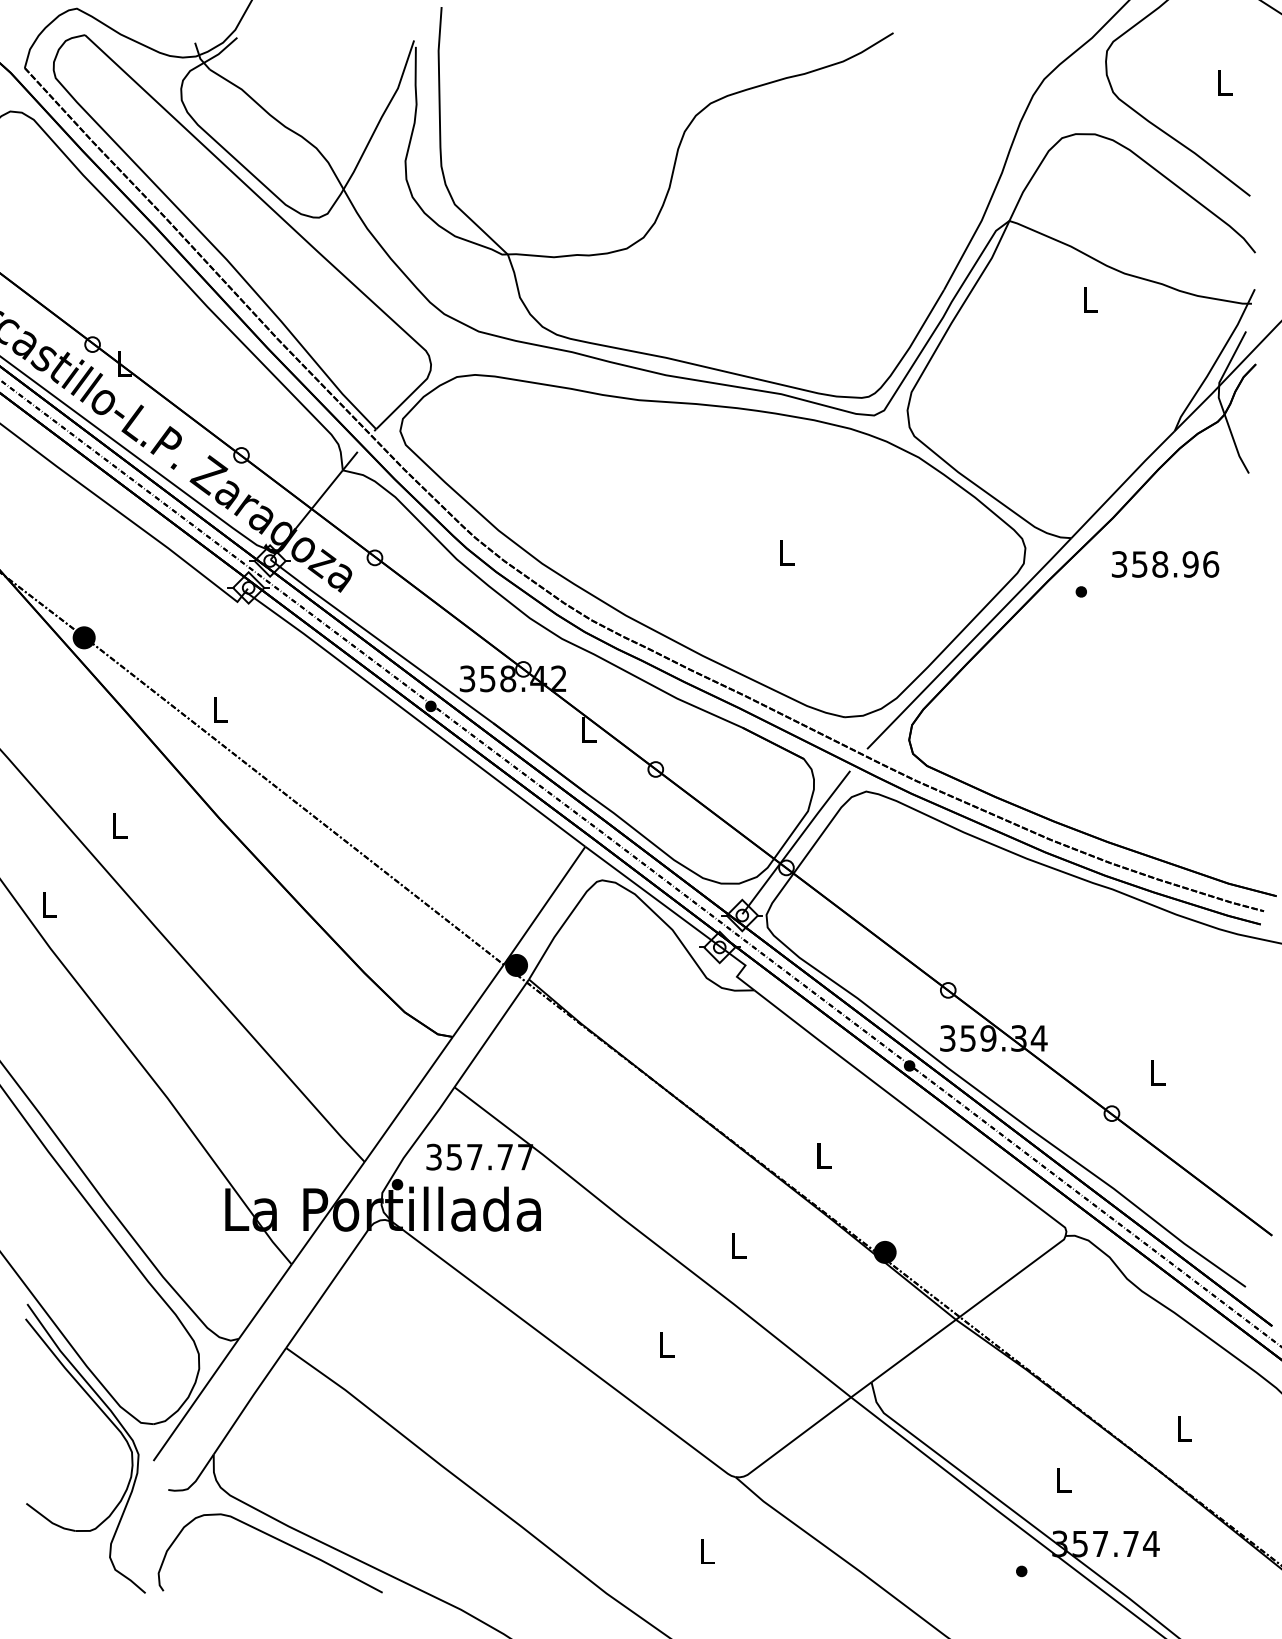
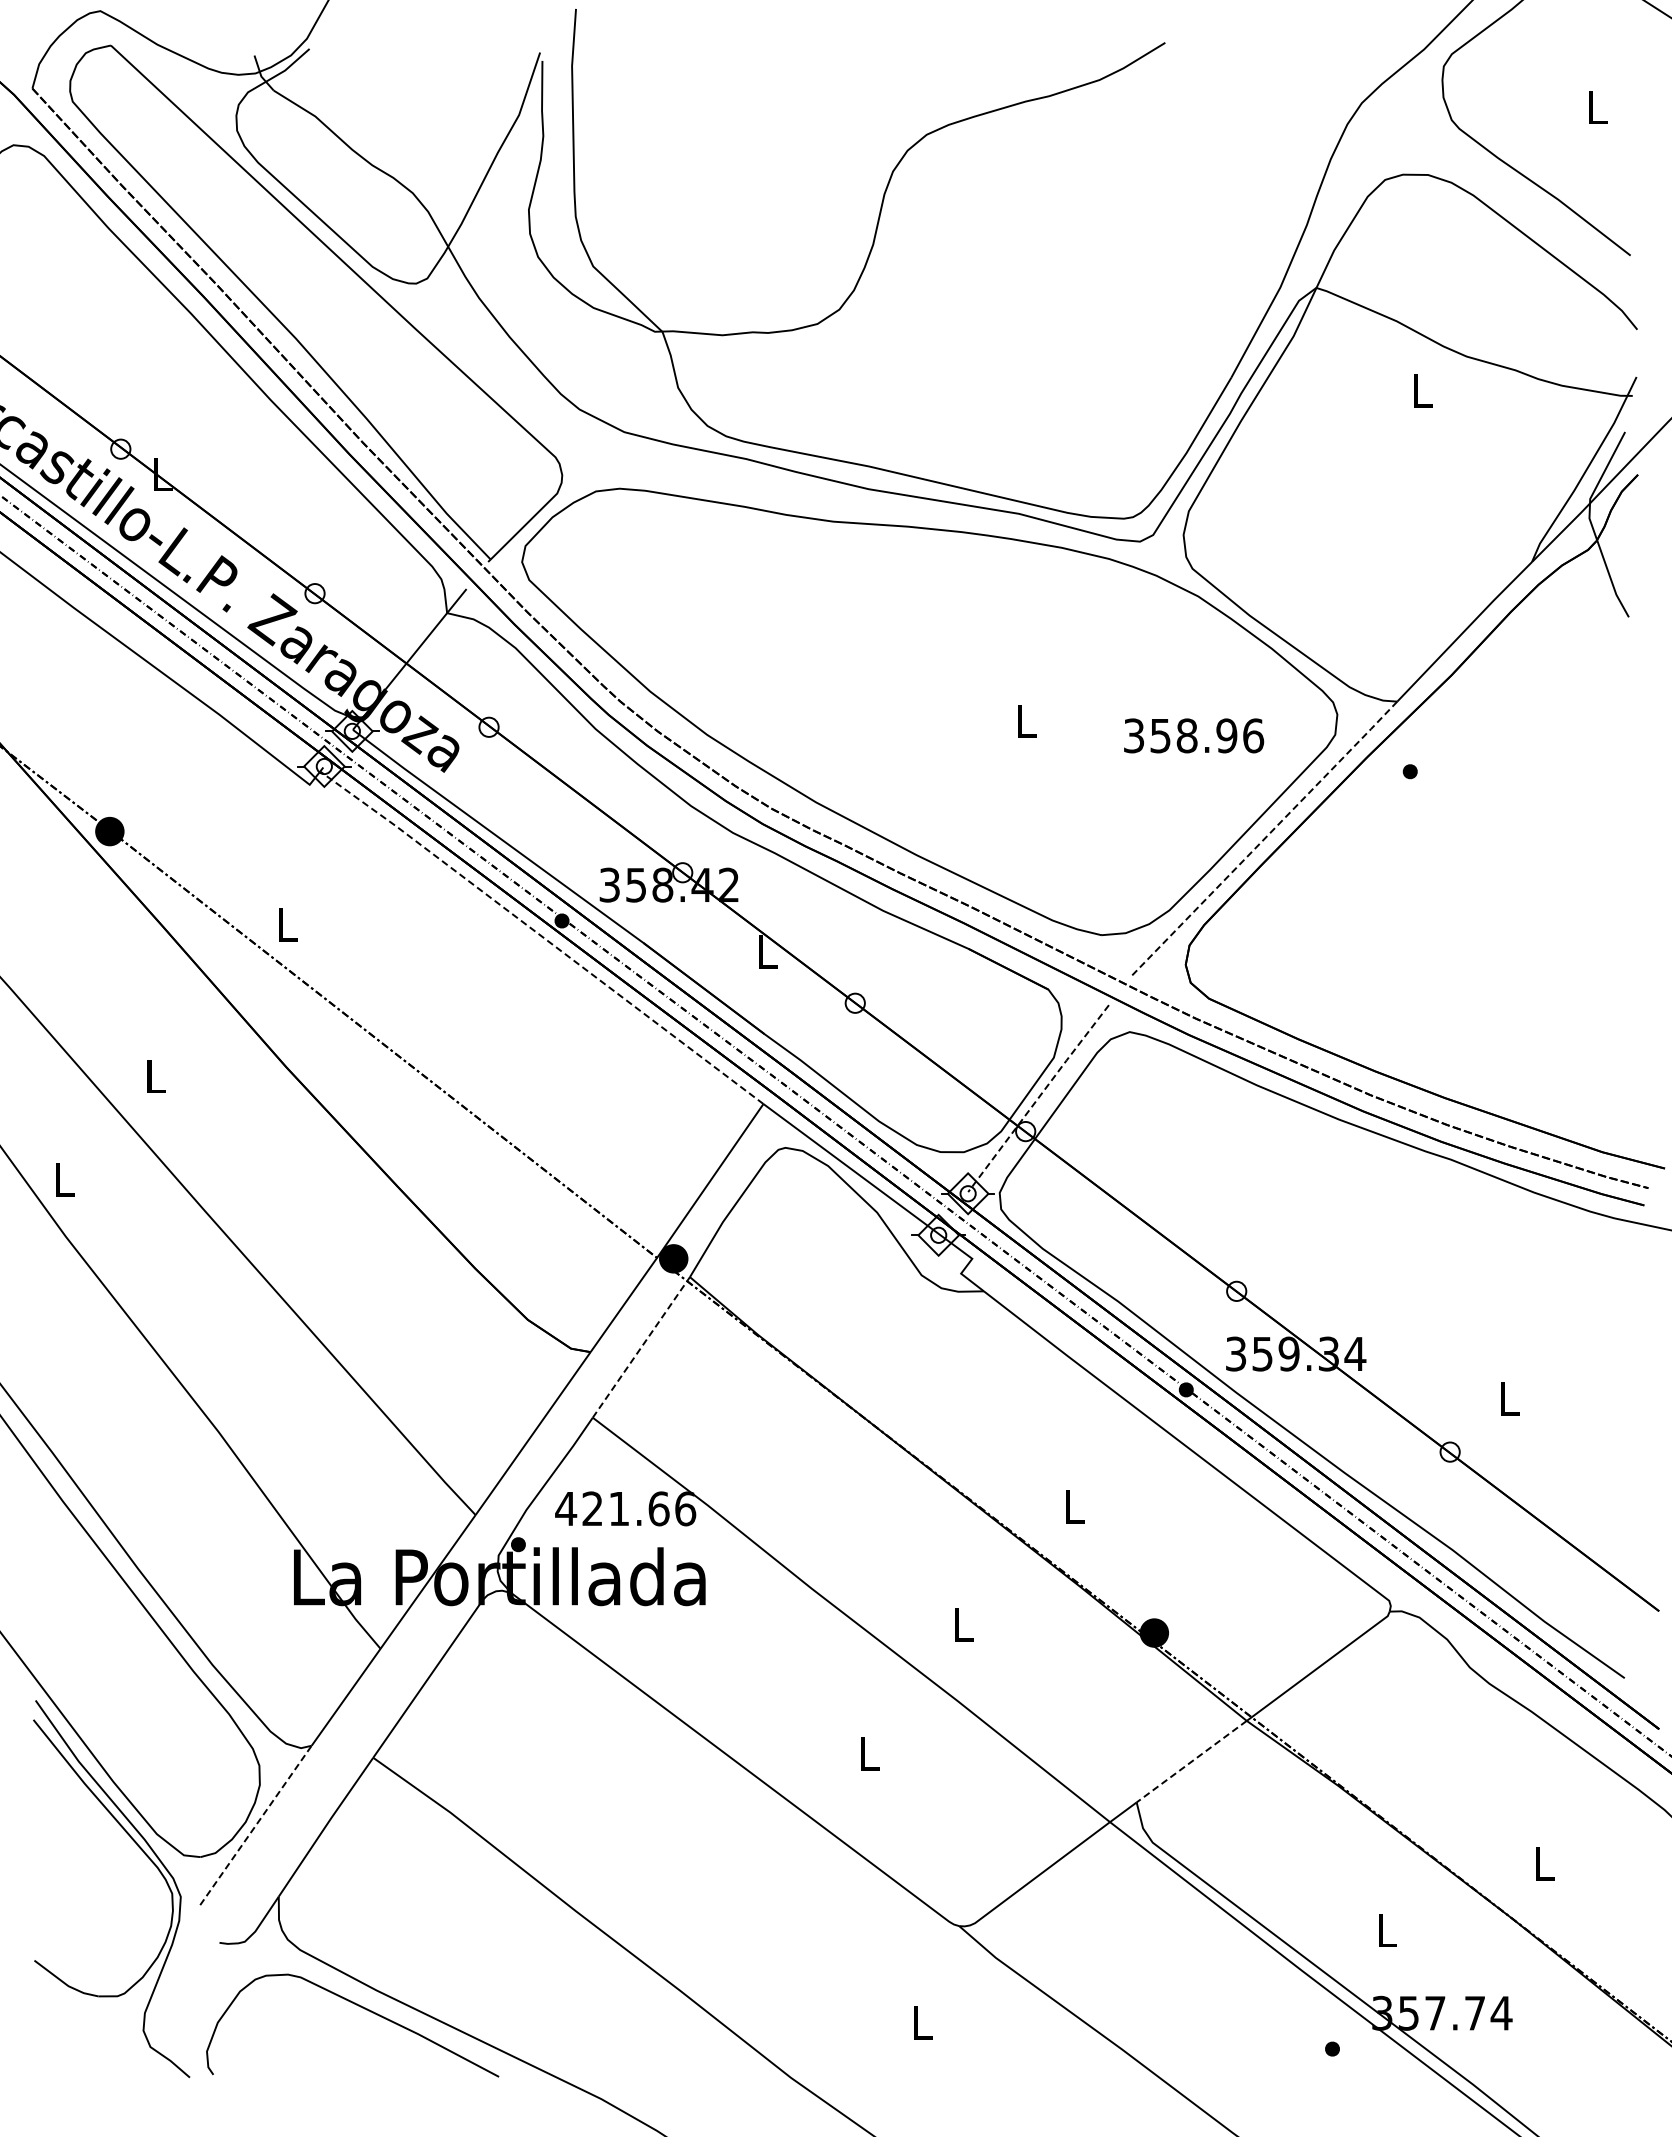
text: (1165, 564) -> (1194, 735), moved
line: (969, 643) -> (1264, 838), solid -> dashed
line: (415, 718) -> (541, 936), solid -> dashed
line: (796, 842) -> (1038, 1098), solid -> dashed
line: (491, 1033) -> (641, 1347), solid -> dashed
text: (479, 1156) -> (625, 1508), 357.77 -> 421.66
line: (913, 1350) -> (1191, 1761), solid -> dashed
line: (196, 1399) -> (256, 1825), solid -> dashed

